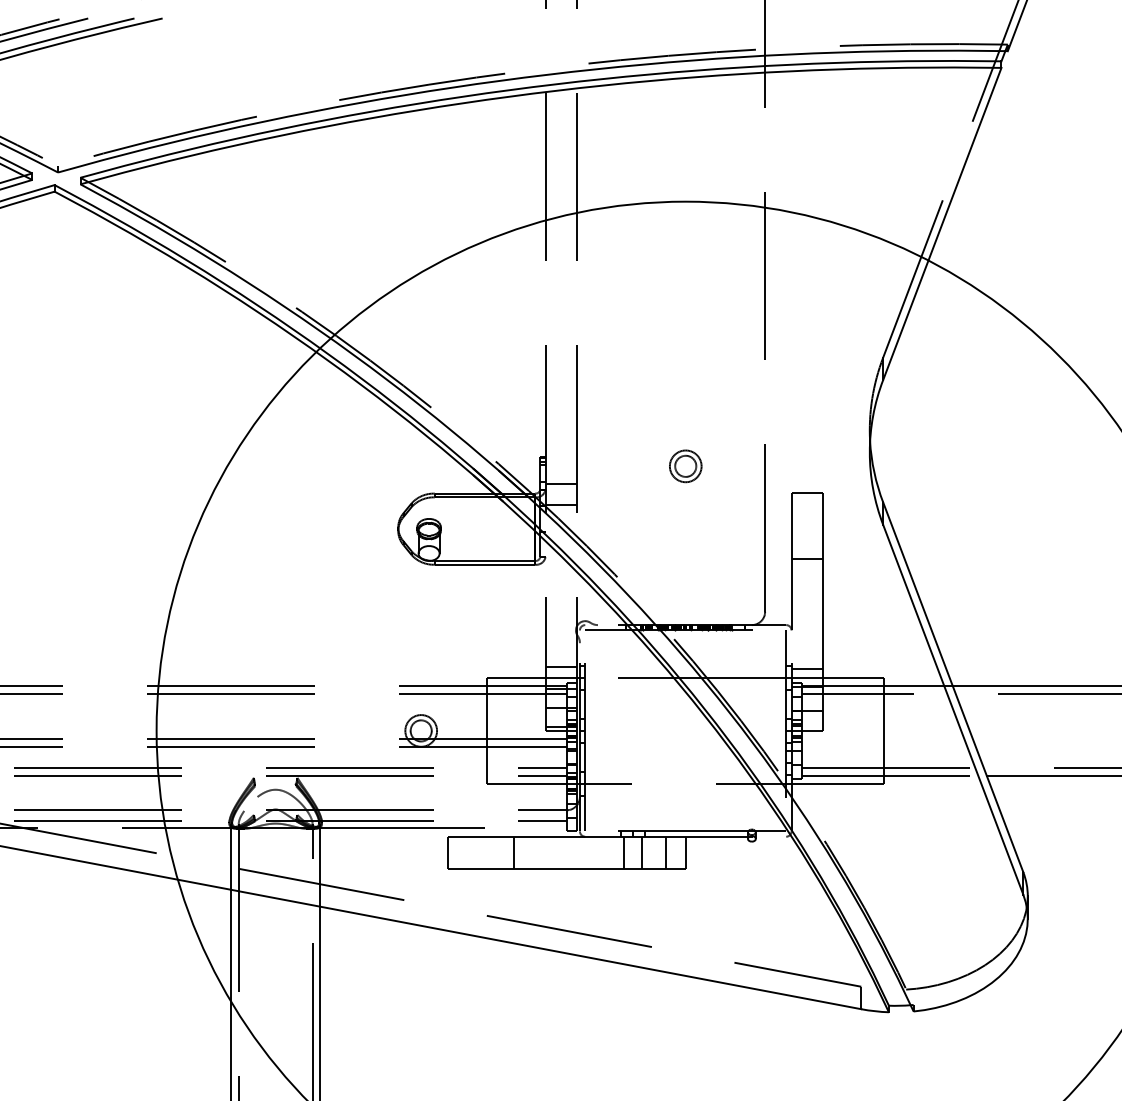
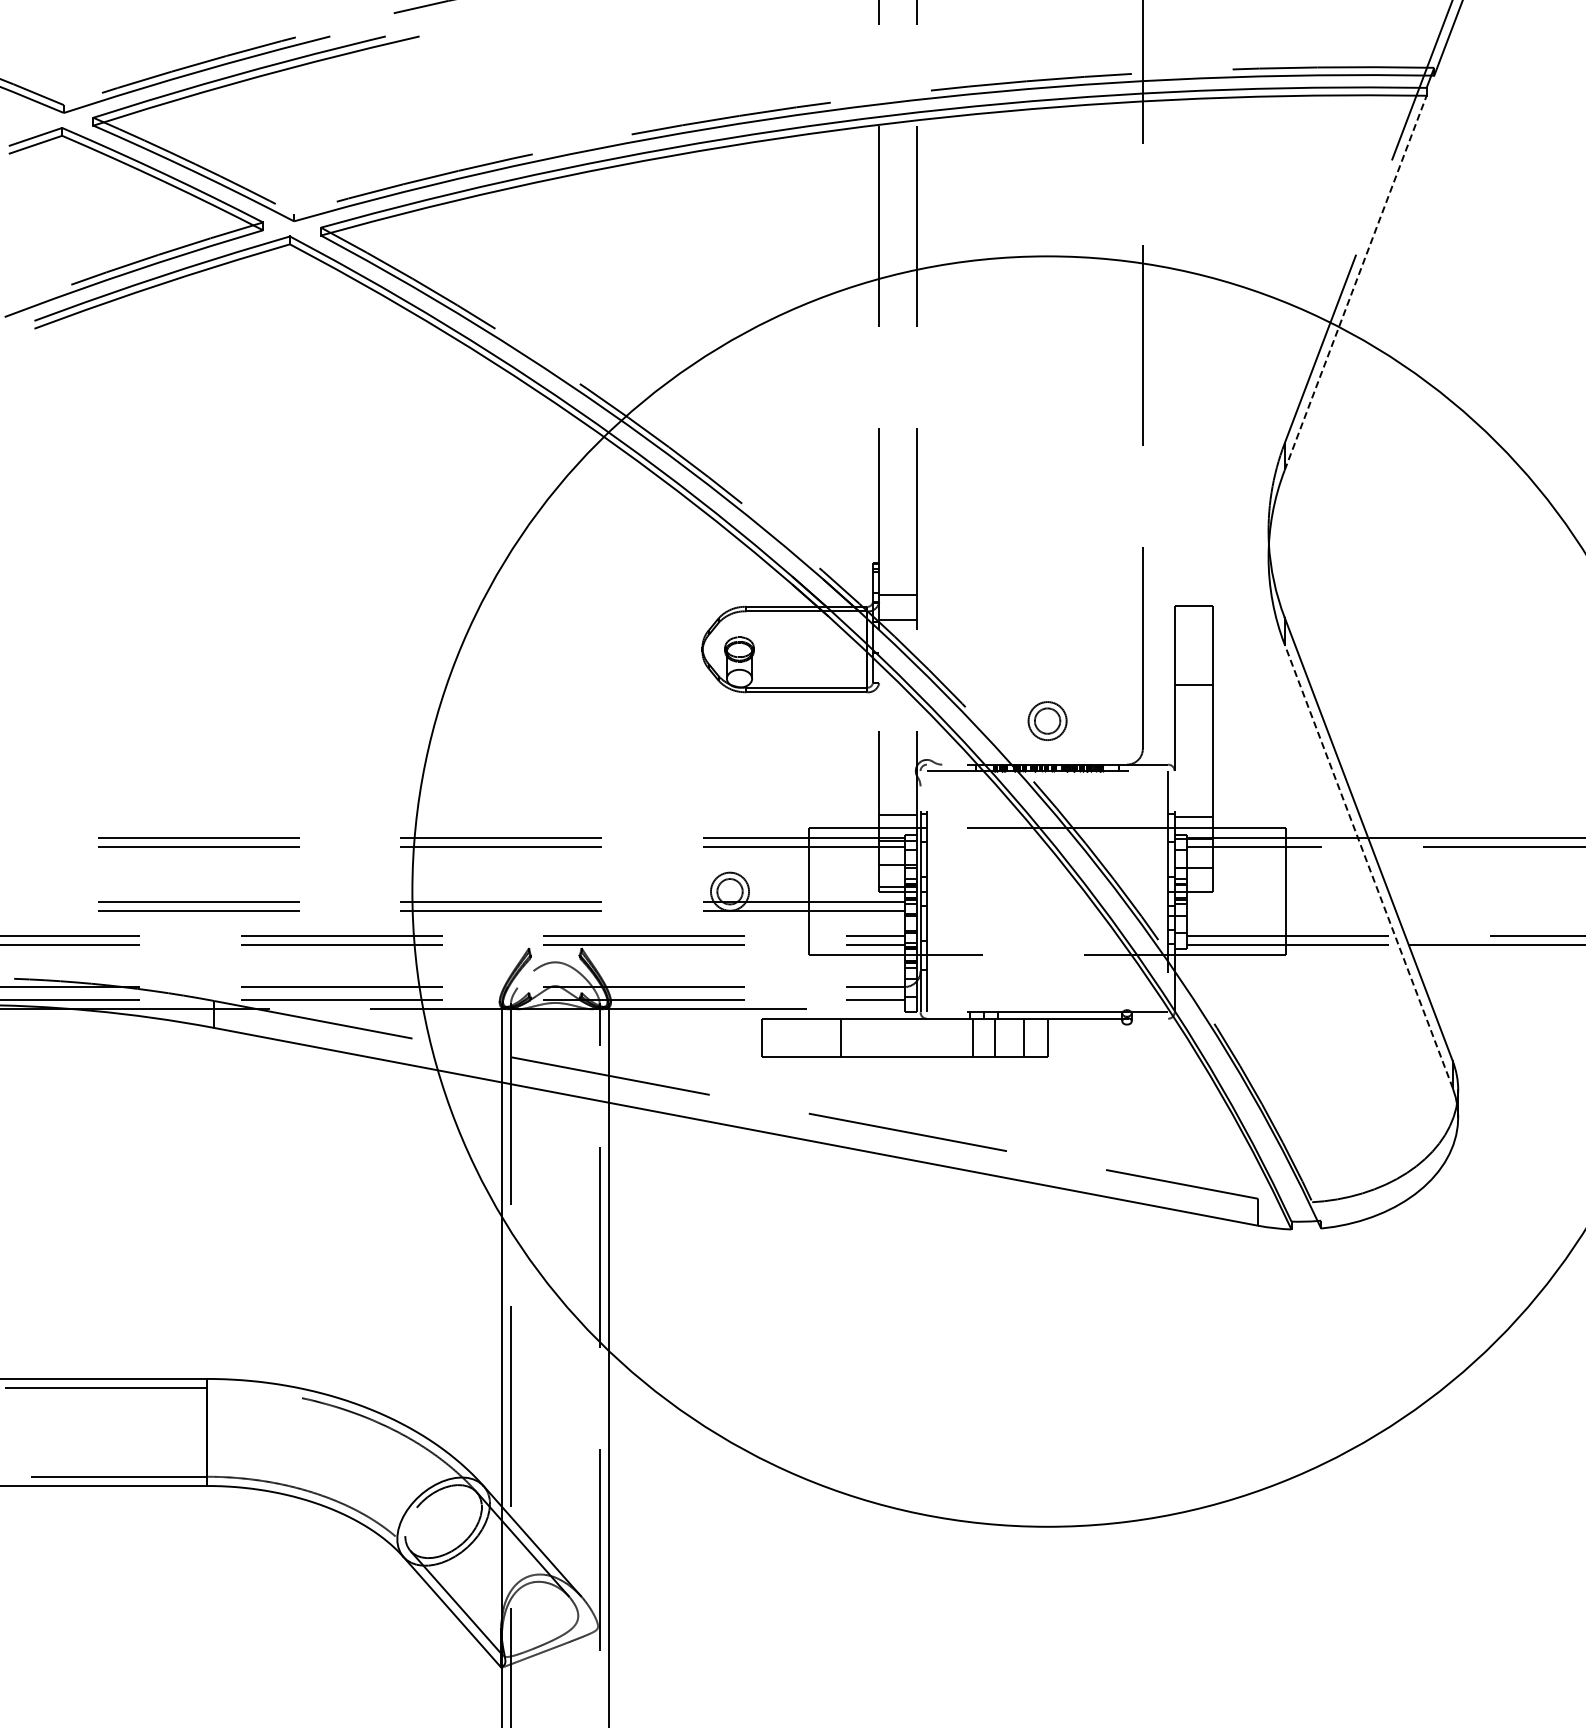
line: (942, 223) -> (1355, 282), solid -> dashed
part: (685, 465) -> (1047, 720), moved
line: (953, 709) -> (1368, 865), solid -> dashed

